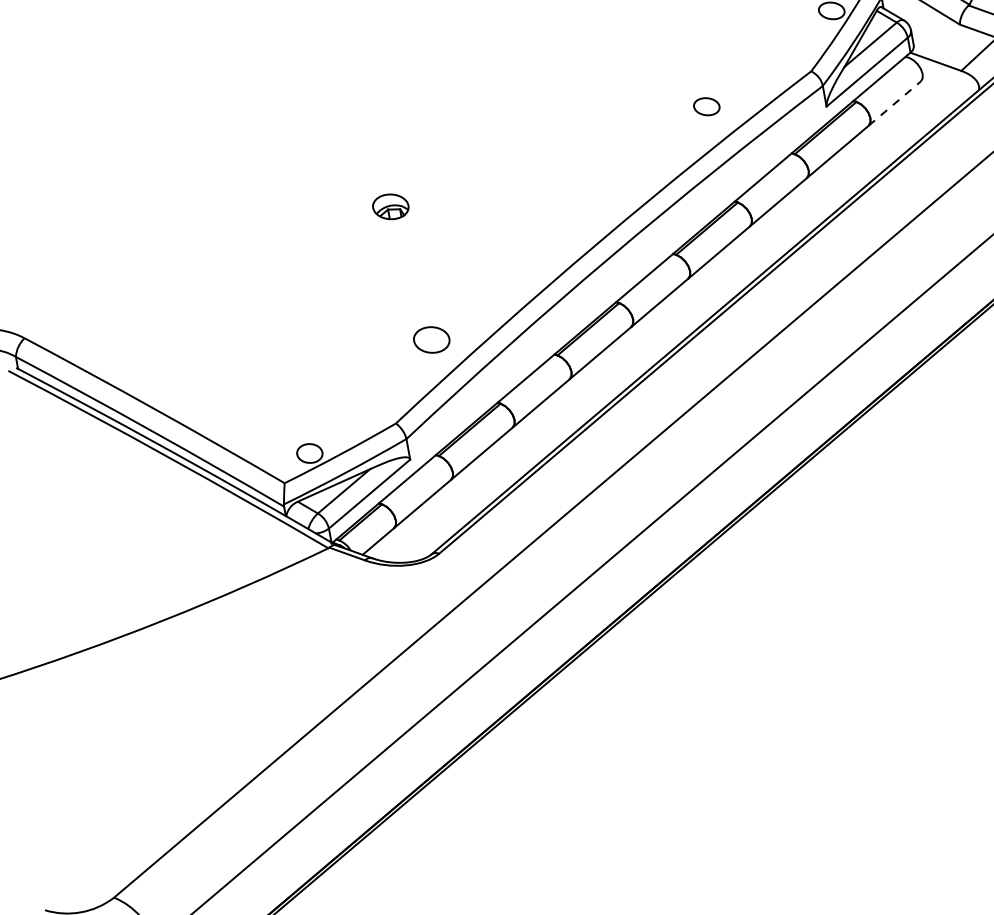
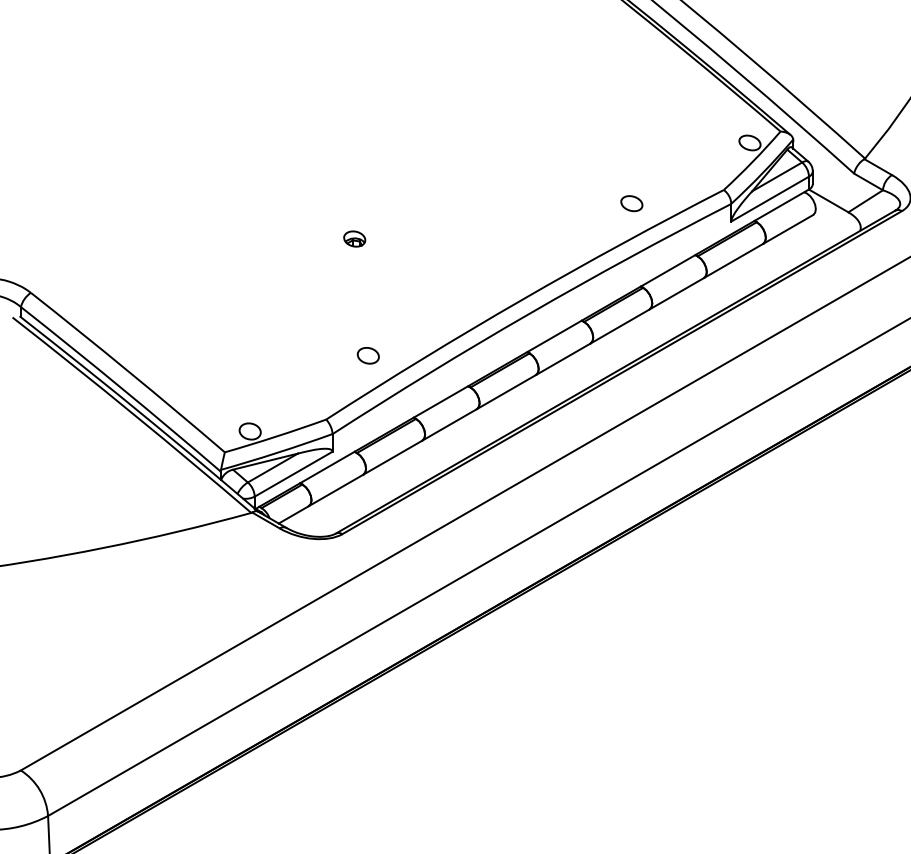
line: (895, 103) -> (788, 229), dashed -> solid
part: (390, 206) -> (354, 238), size x0.71
part: (430, 339) -> (367, 355), size x0.71

